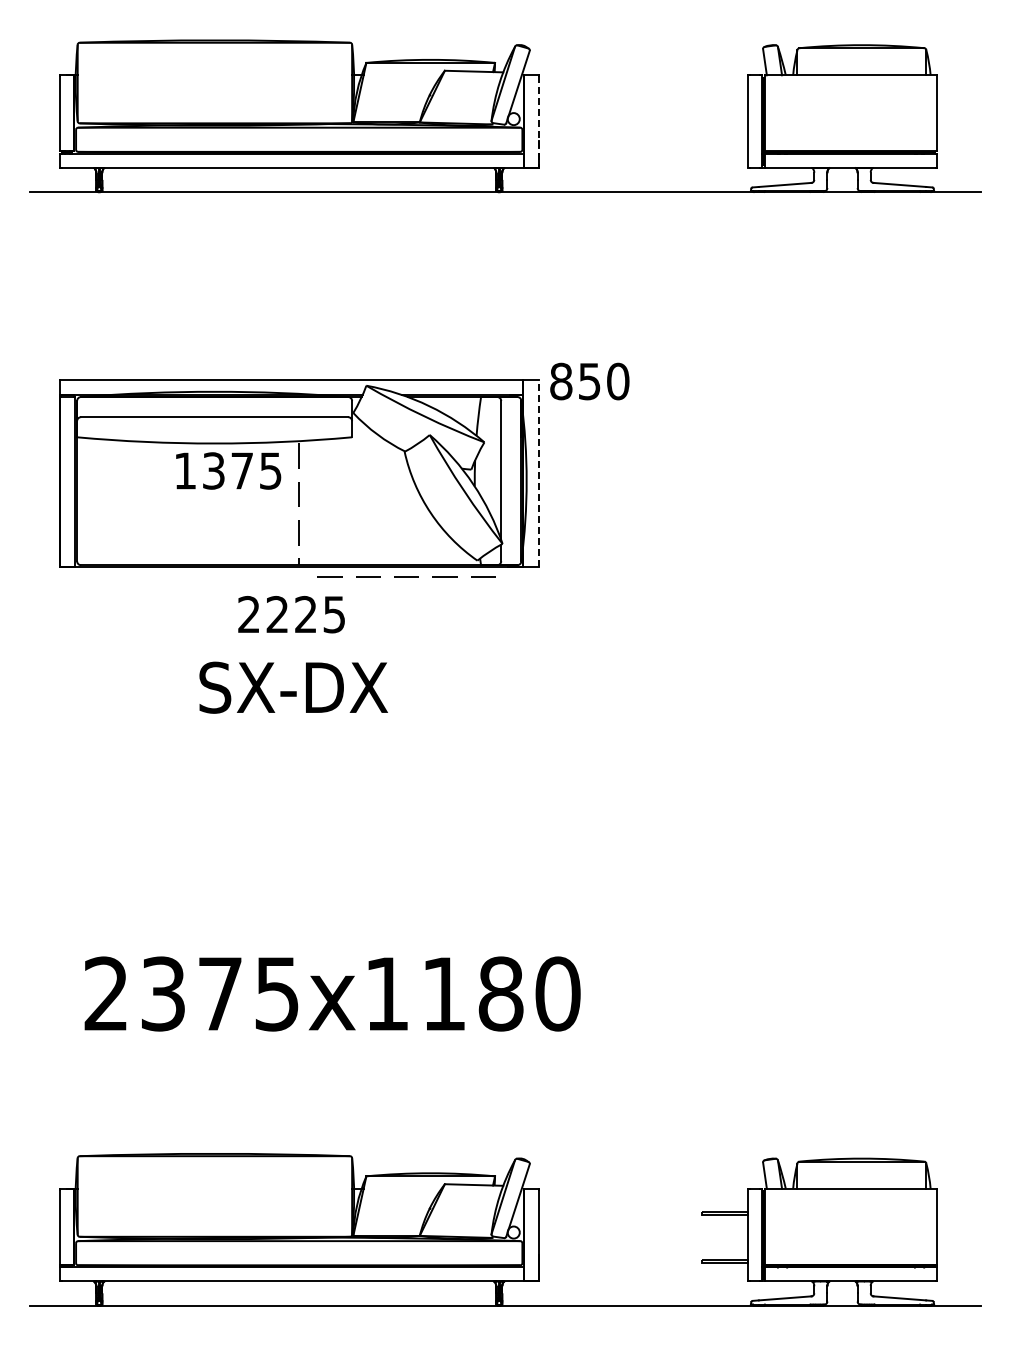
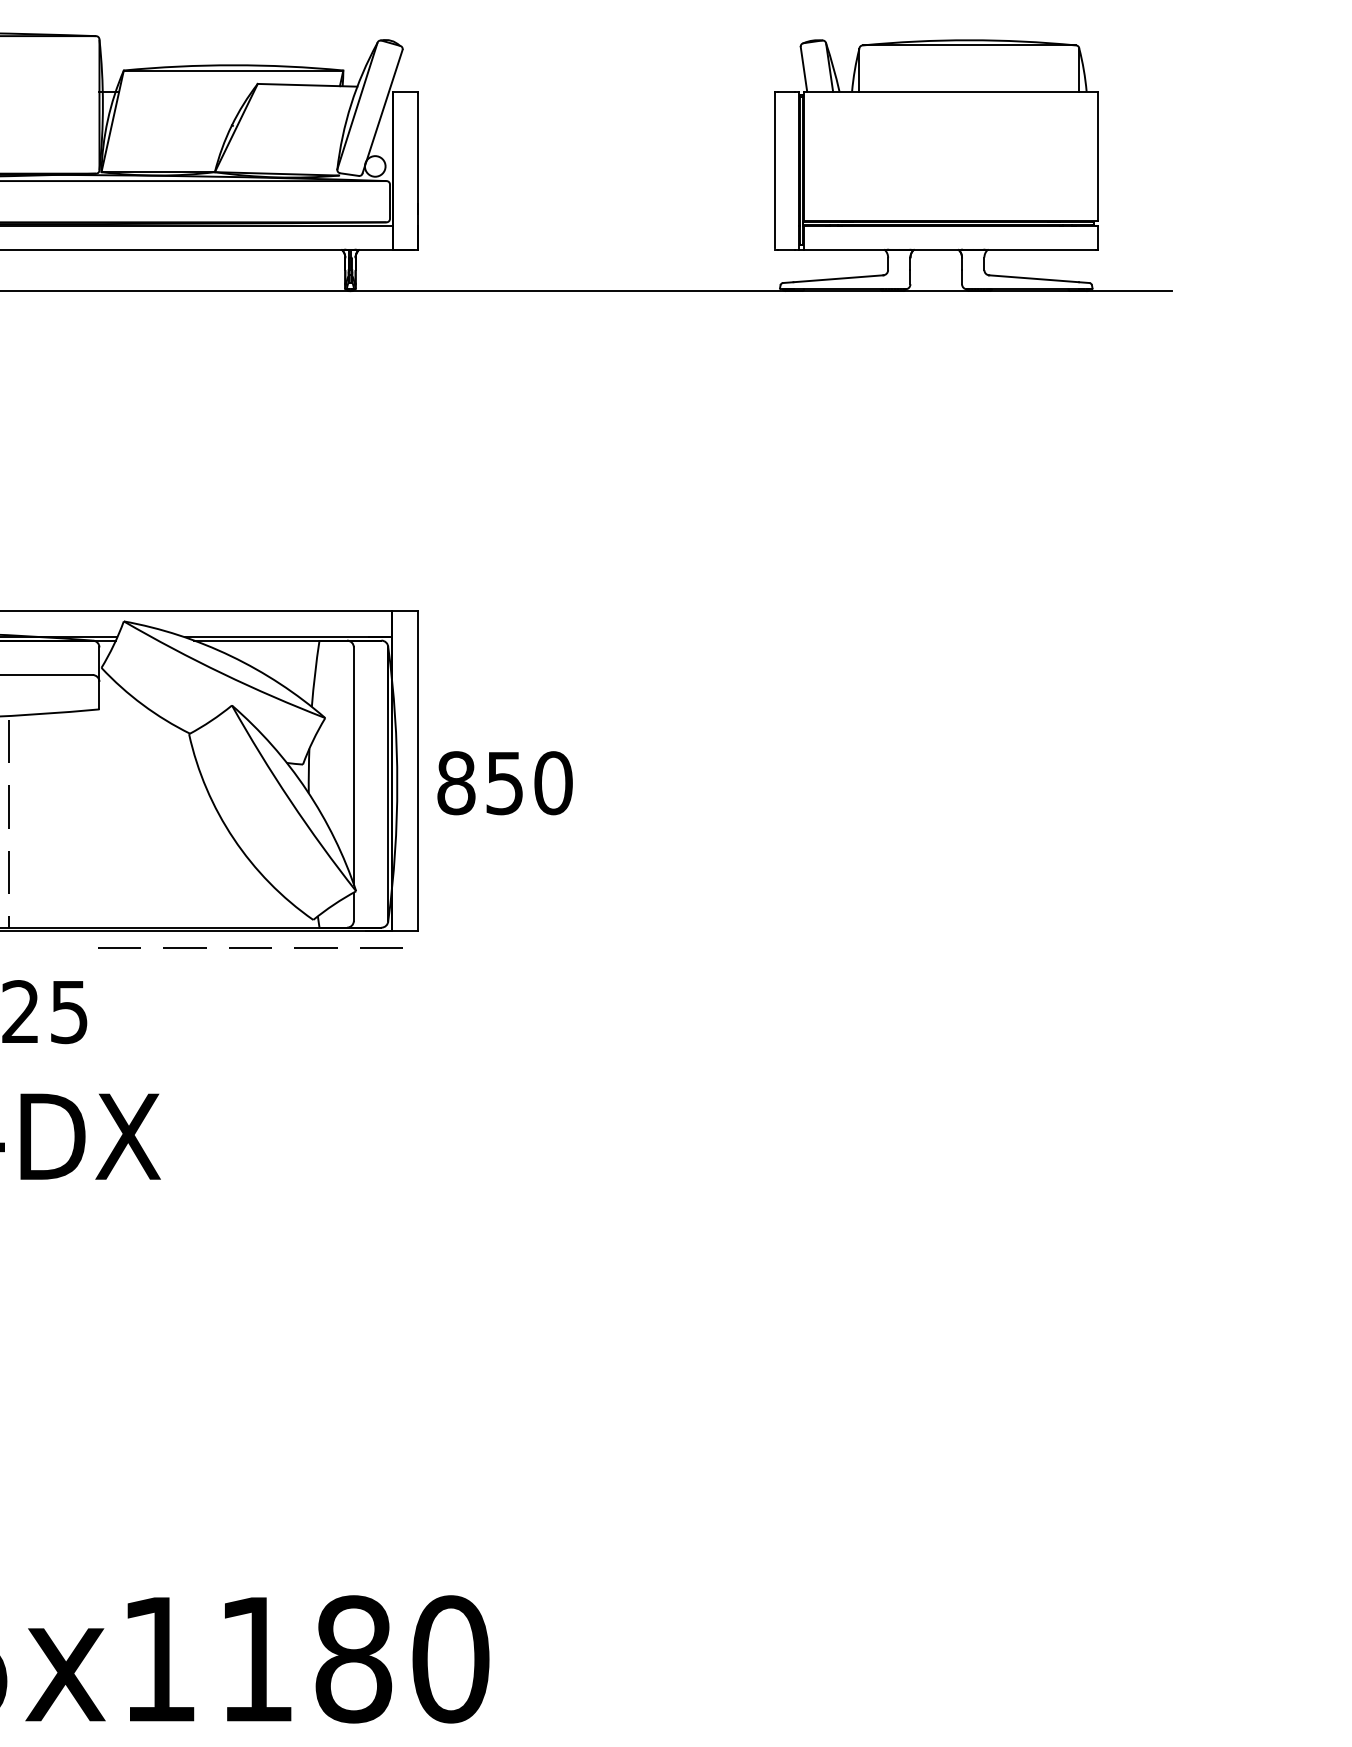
line: (538, 122) -> (417, 172), dashed -> solid
text: (589, 381) -> (504, 783), moved
line: (538, 473) -> (417, 771), dashed -> solid
line: (406, 576) -> (250, 946), moved

